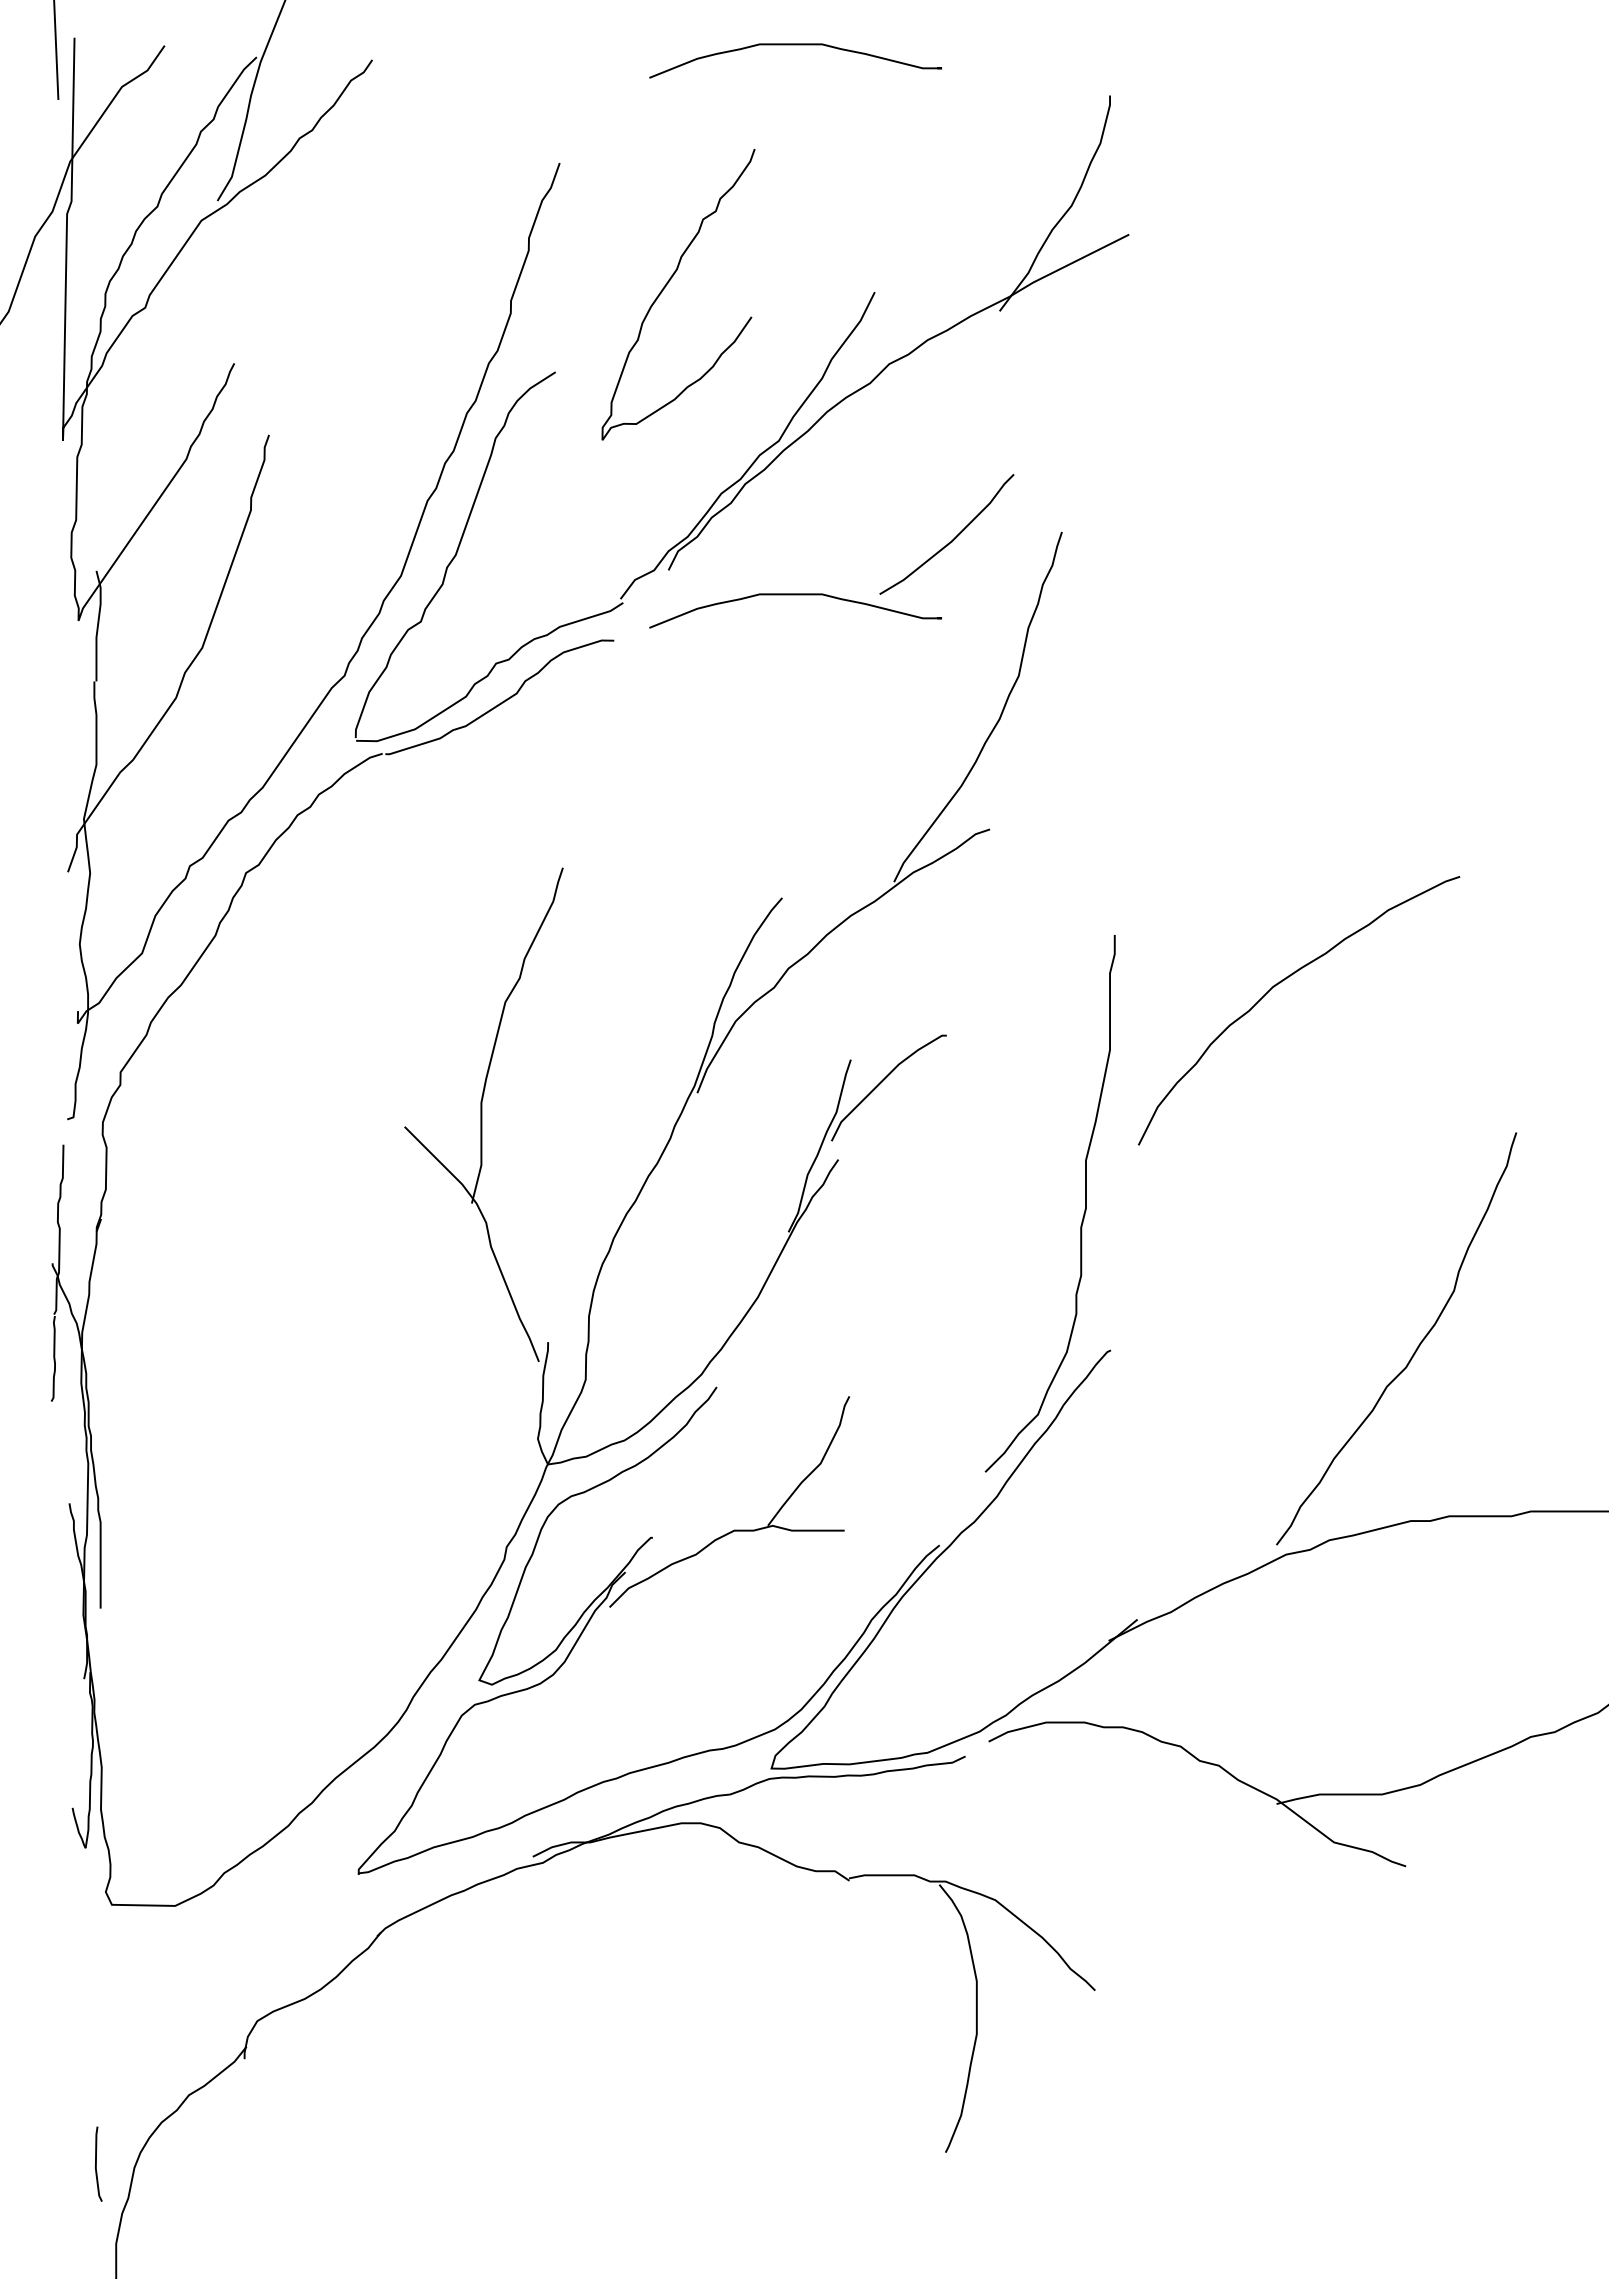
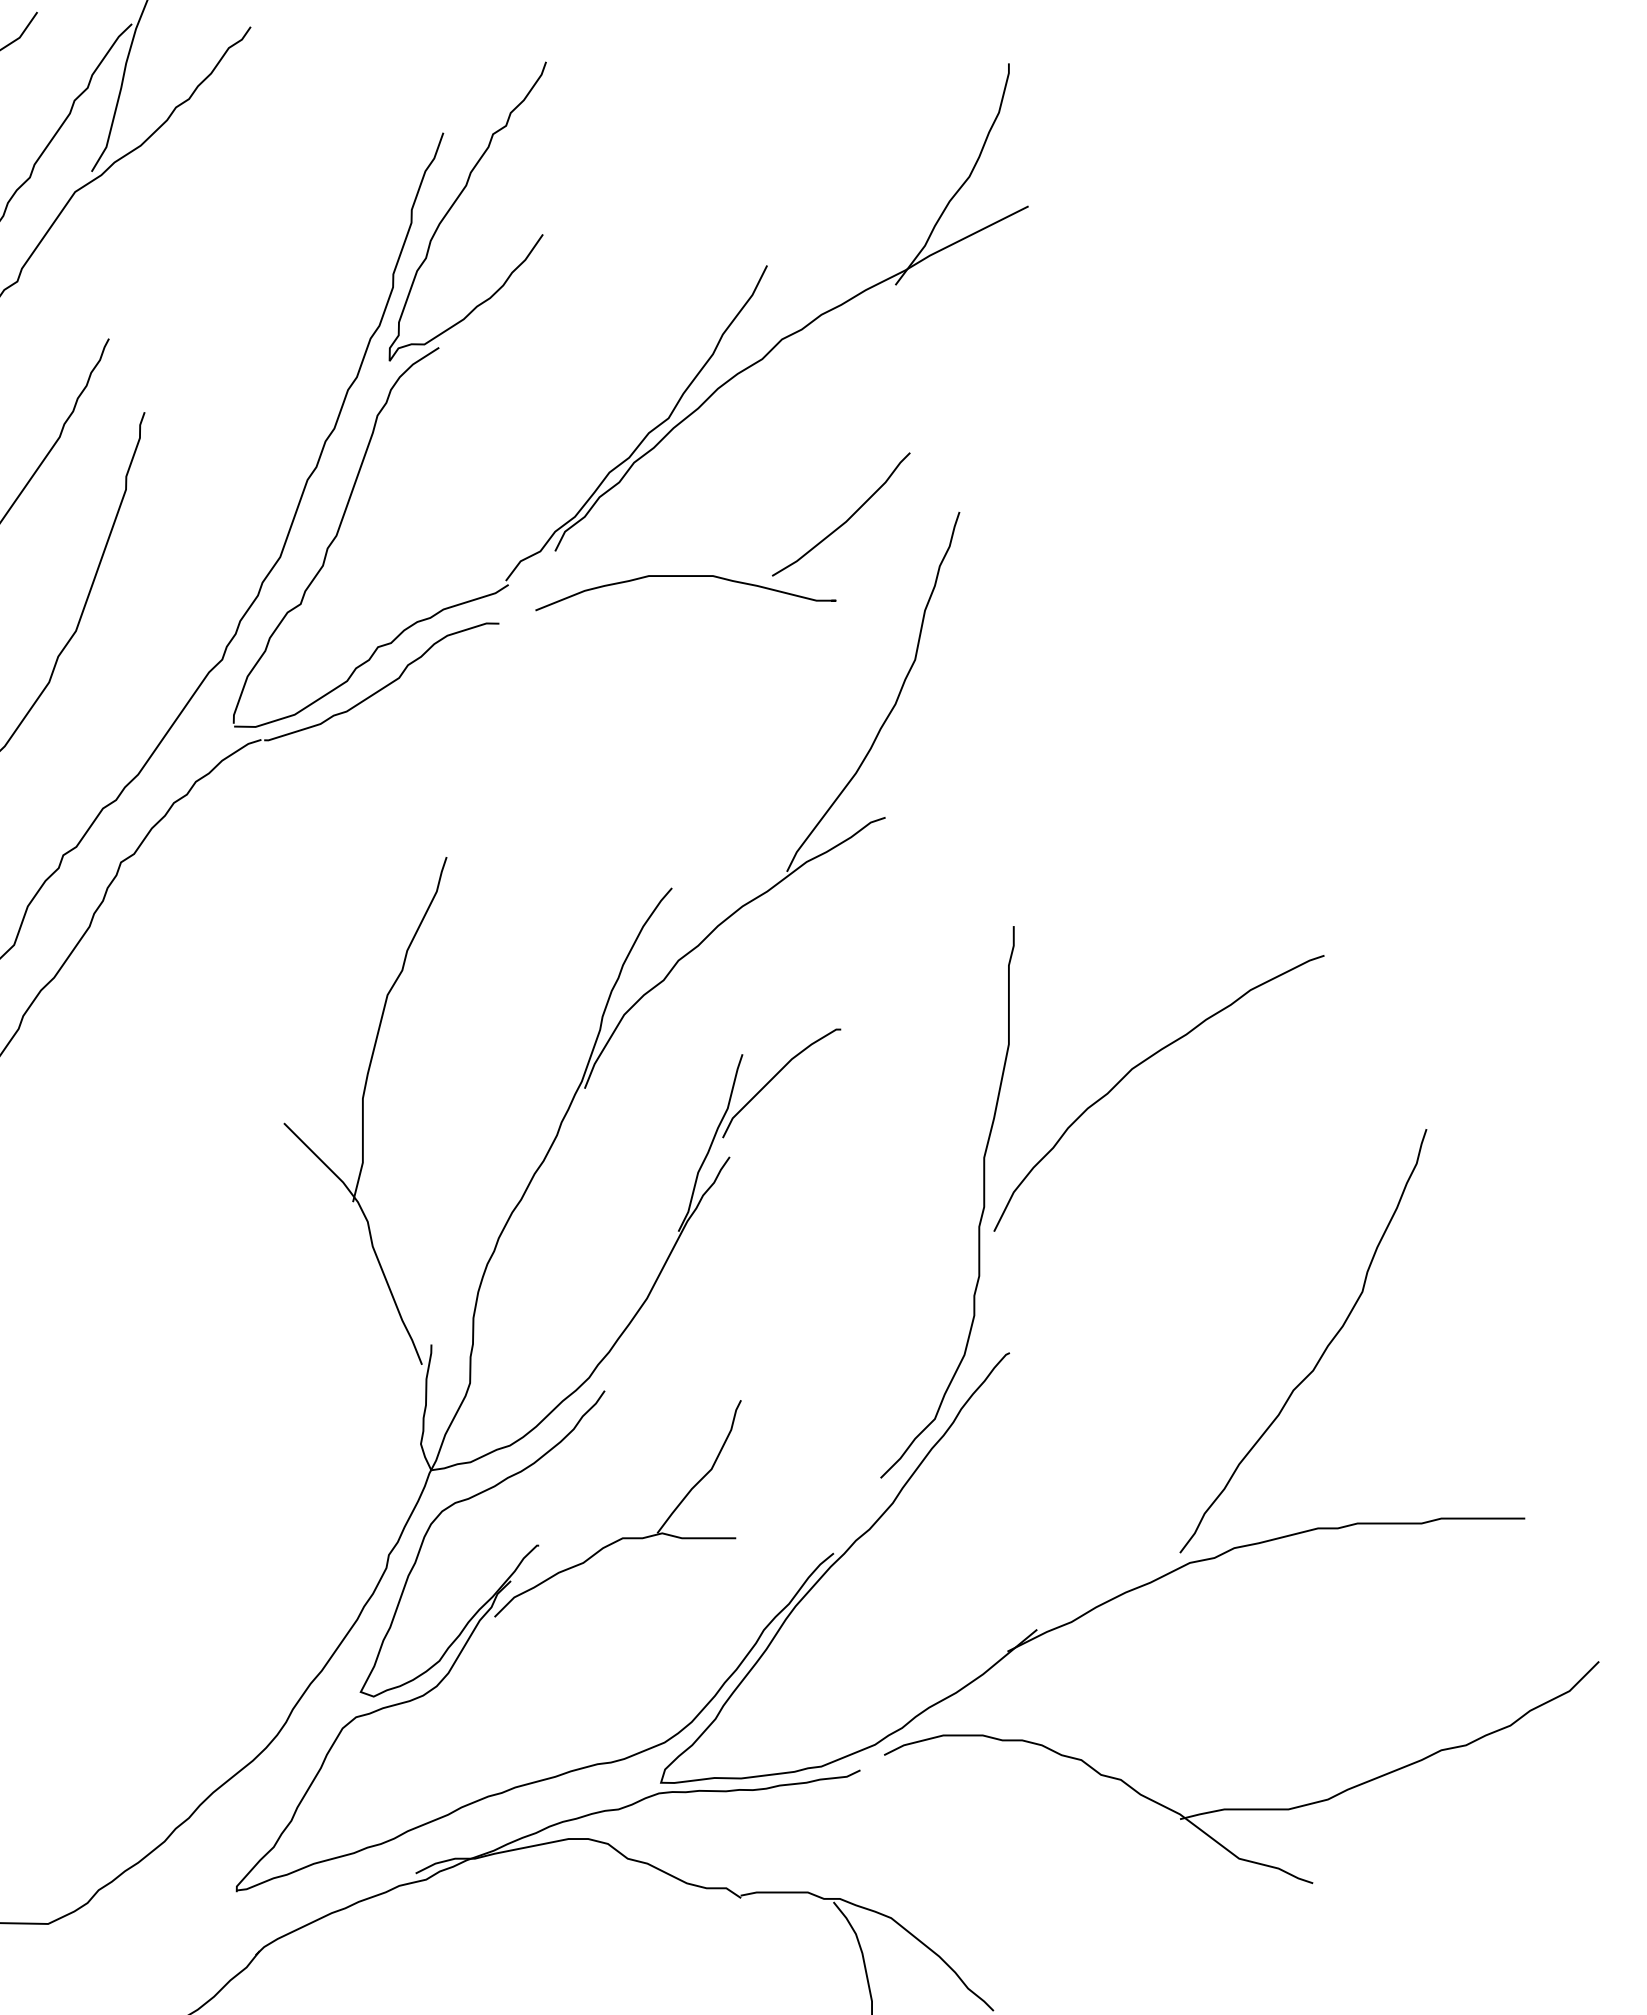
curve: (795, 45) -> (685, 11), removed
curve: (666, 286) -> (455, 203), moved
curve: (1280, 983) -> (1139, 1065), moved

